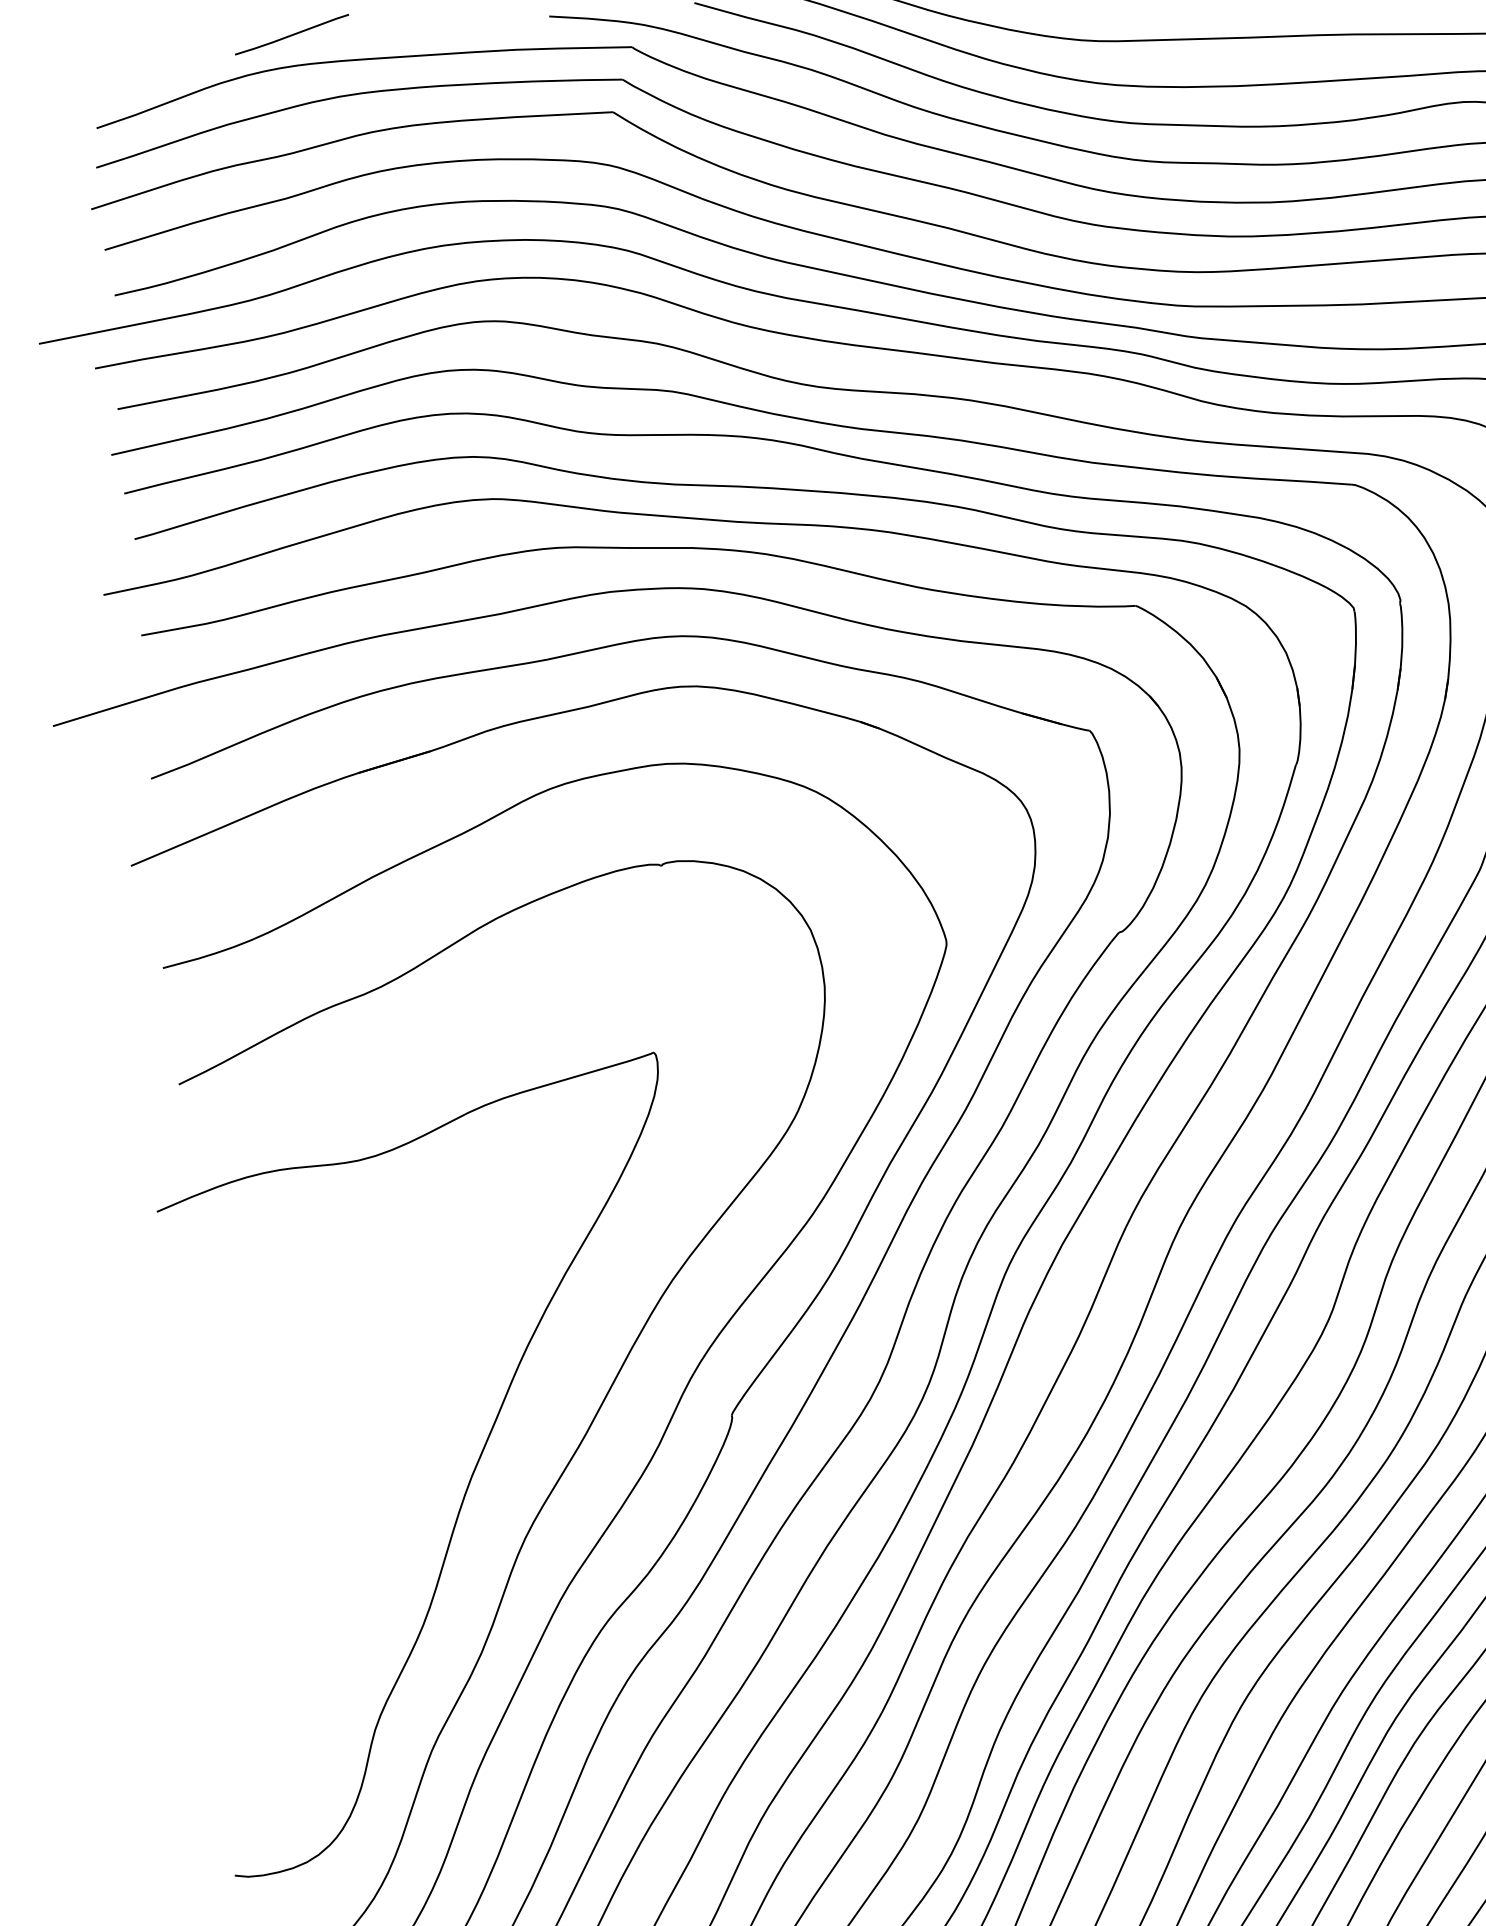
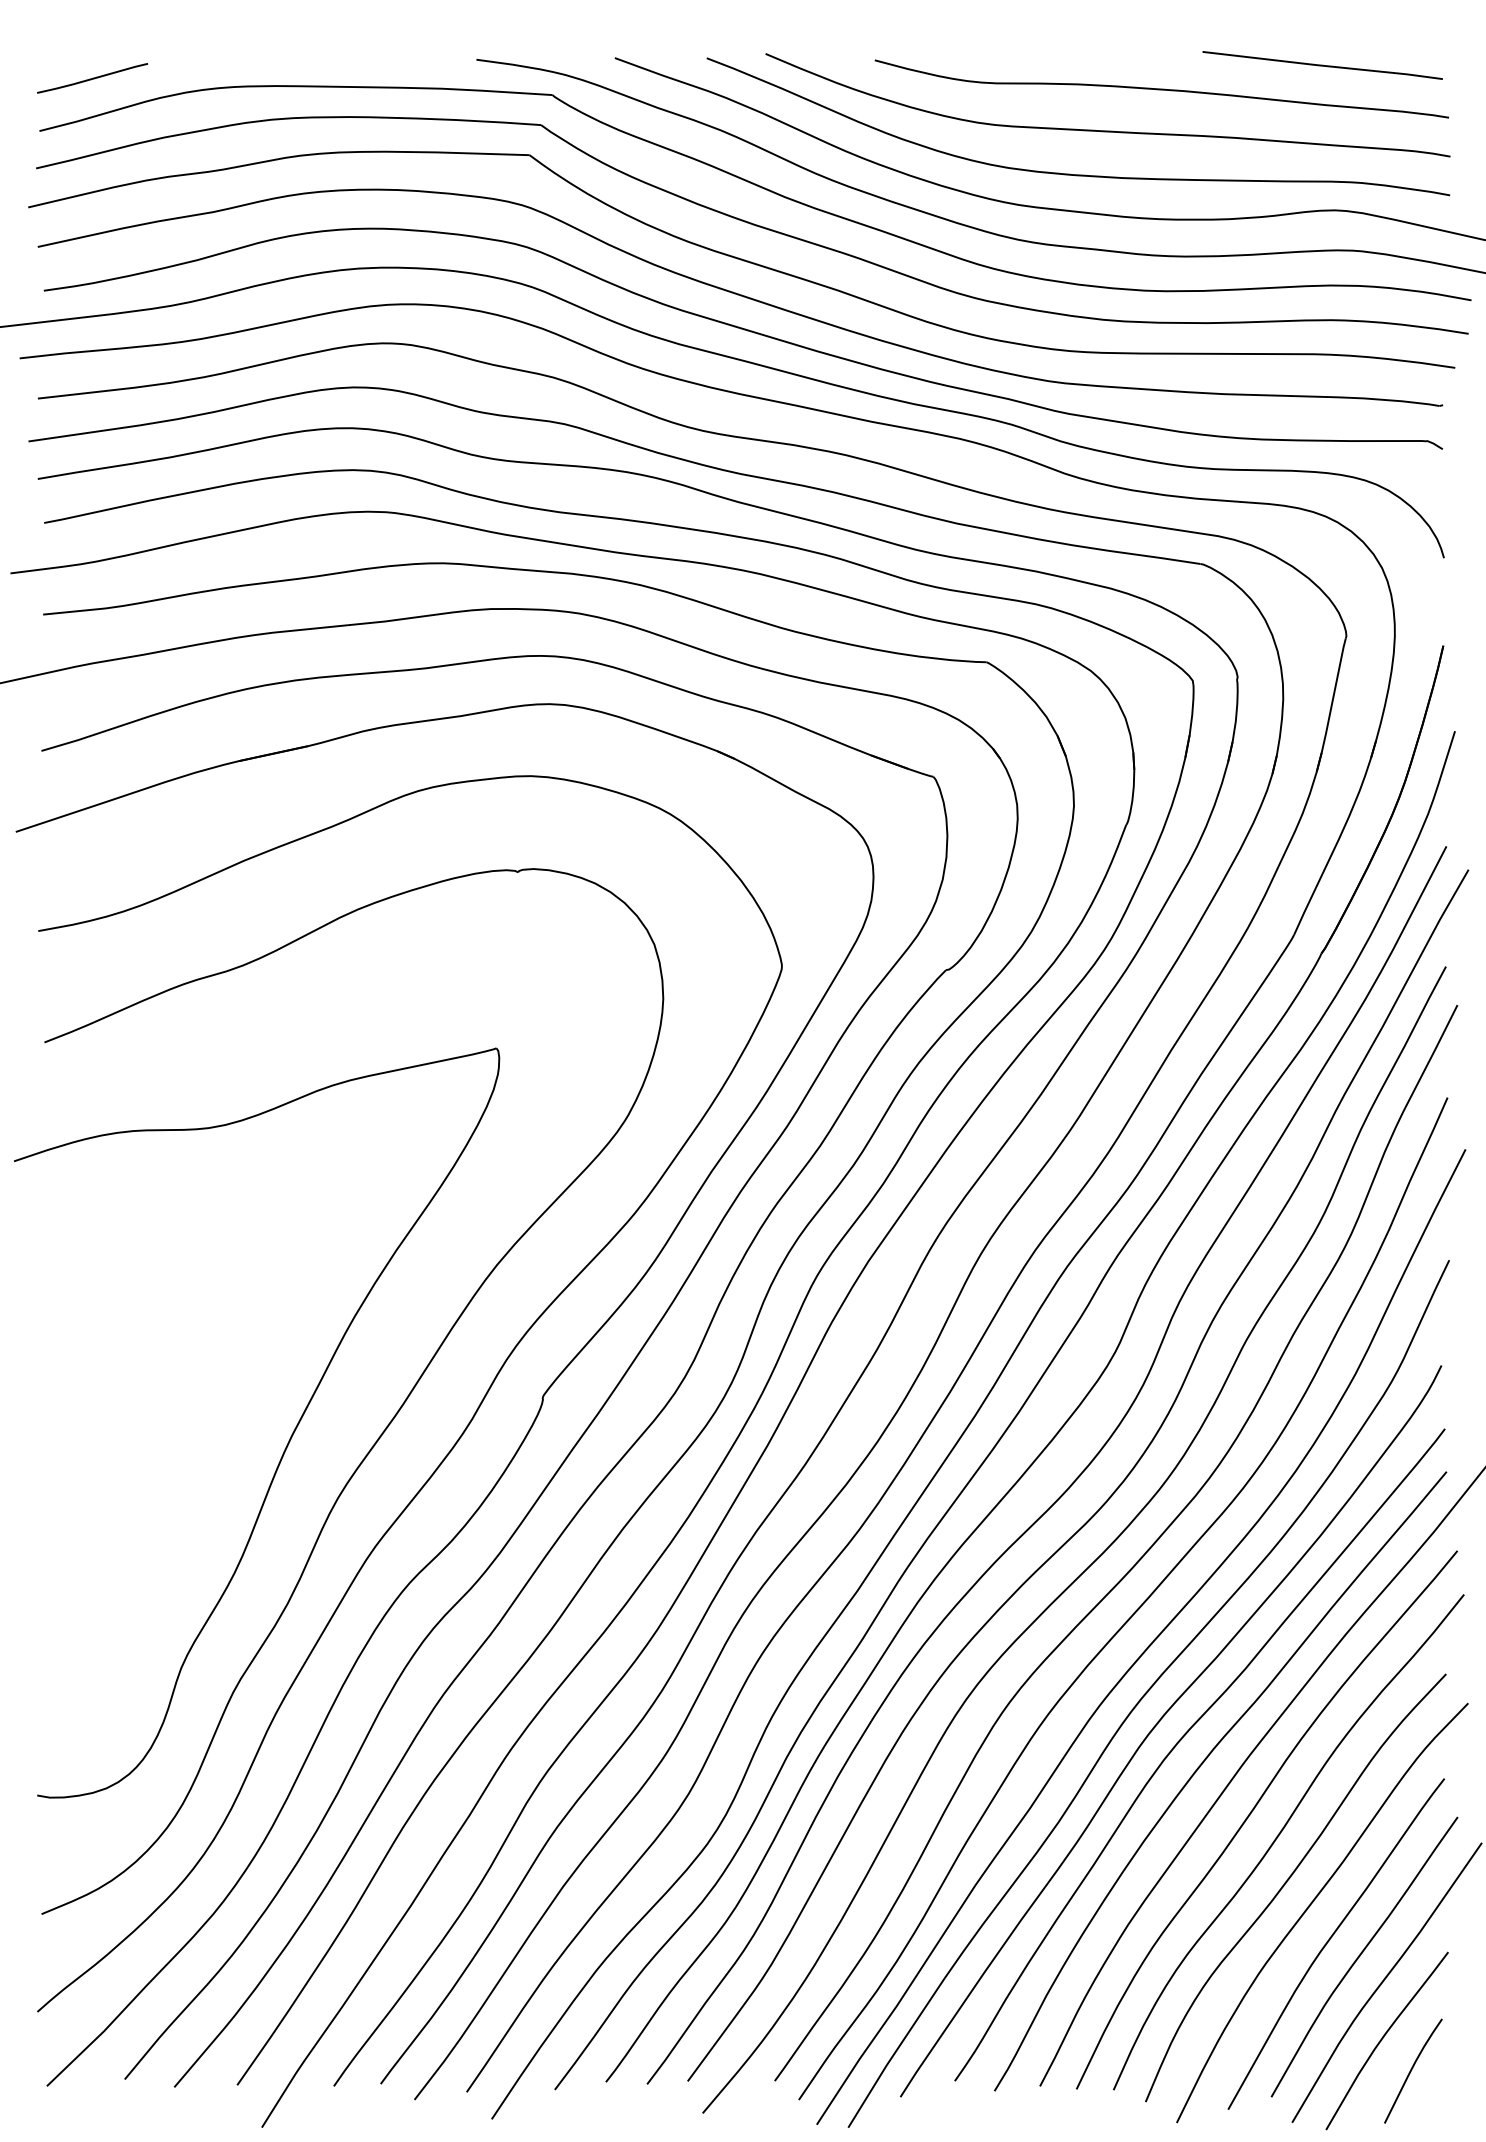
line: (291, 34) -> (92, 78), moved

